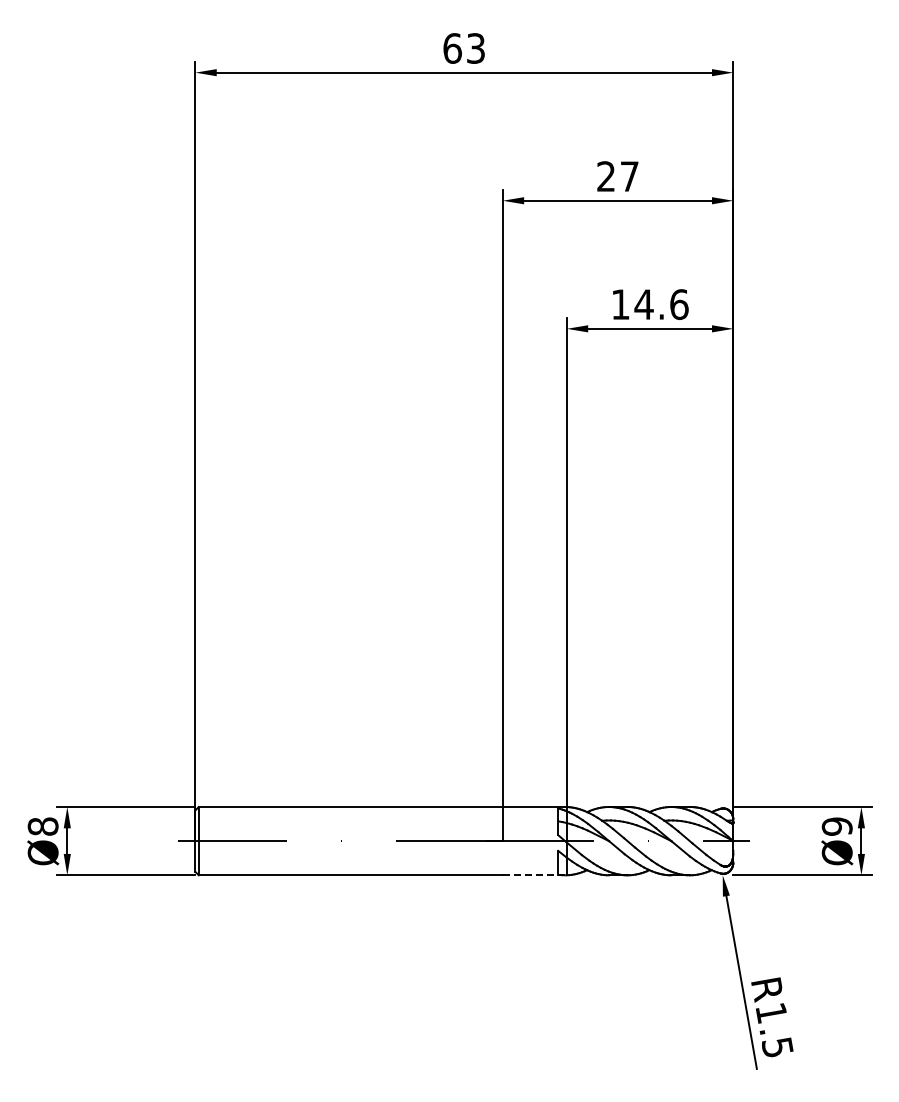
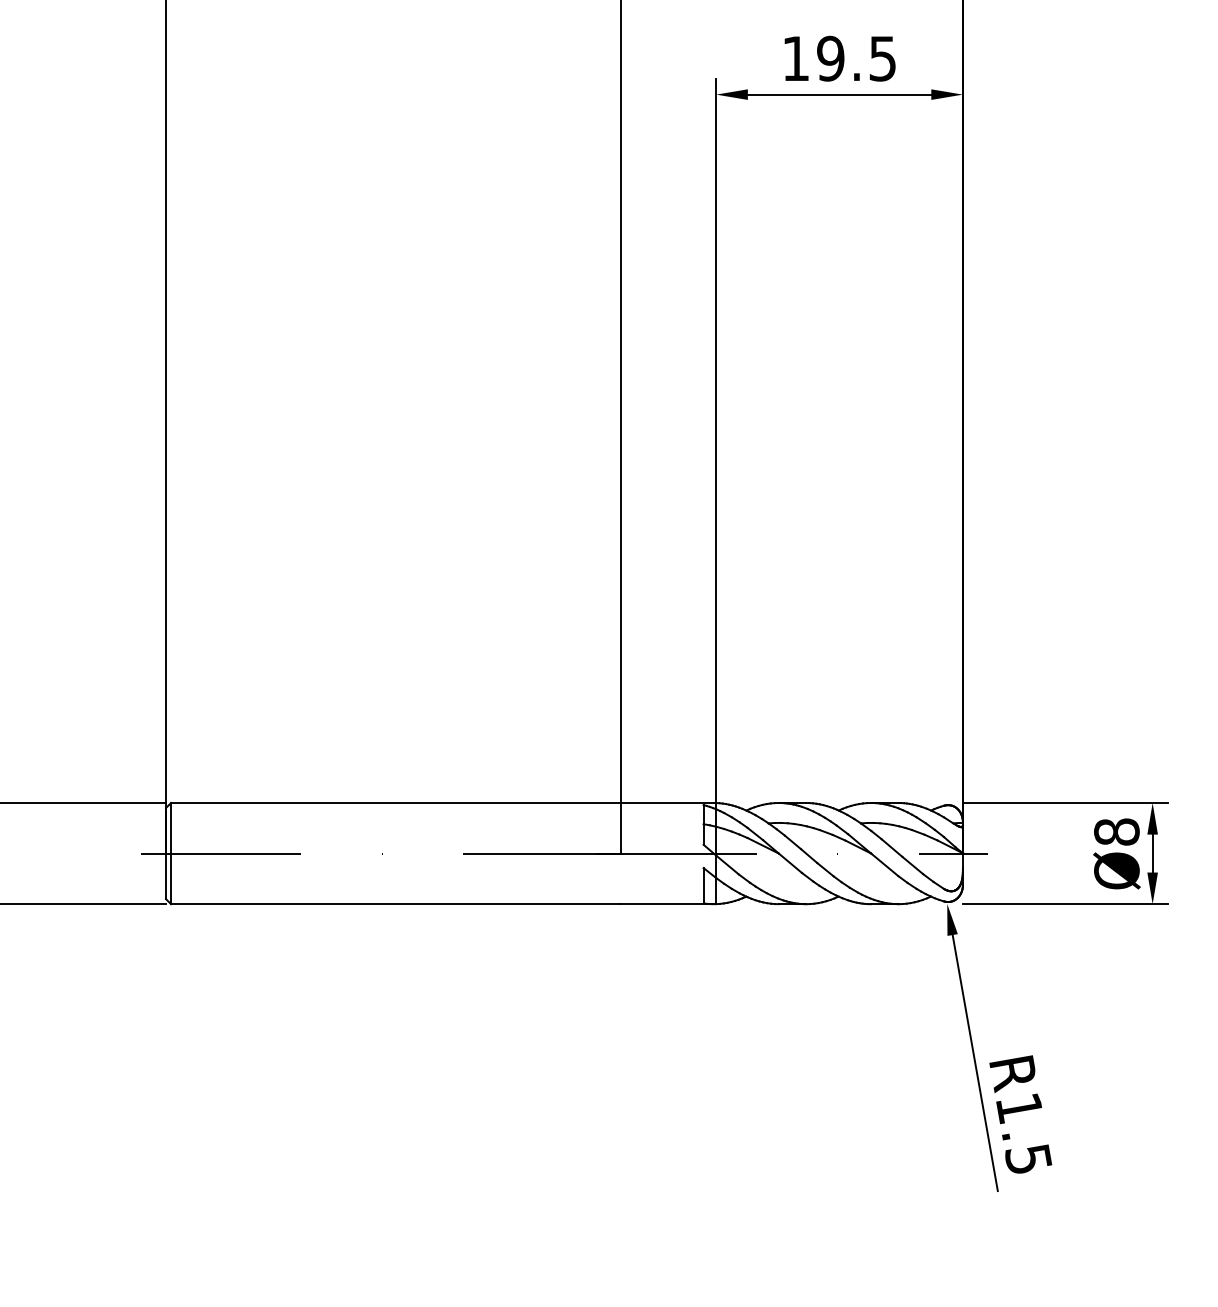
text: (661, 304) -> (856, 58), 14.6 -> 19.5
text: (837, 826) -> (1117, 831), Ø9 -> Ø8
line: (534, 875) -> (668, 904), dashed -> solid

